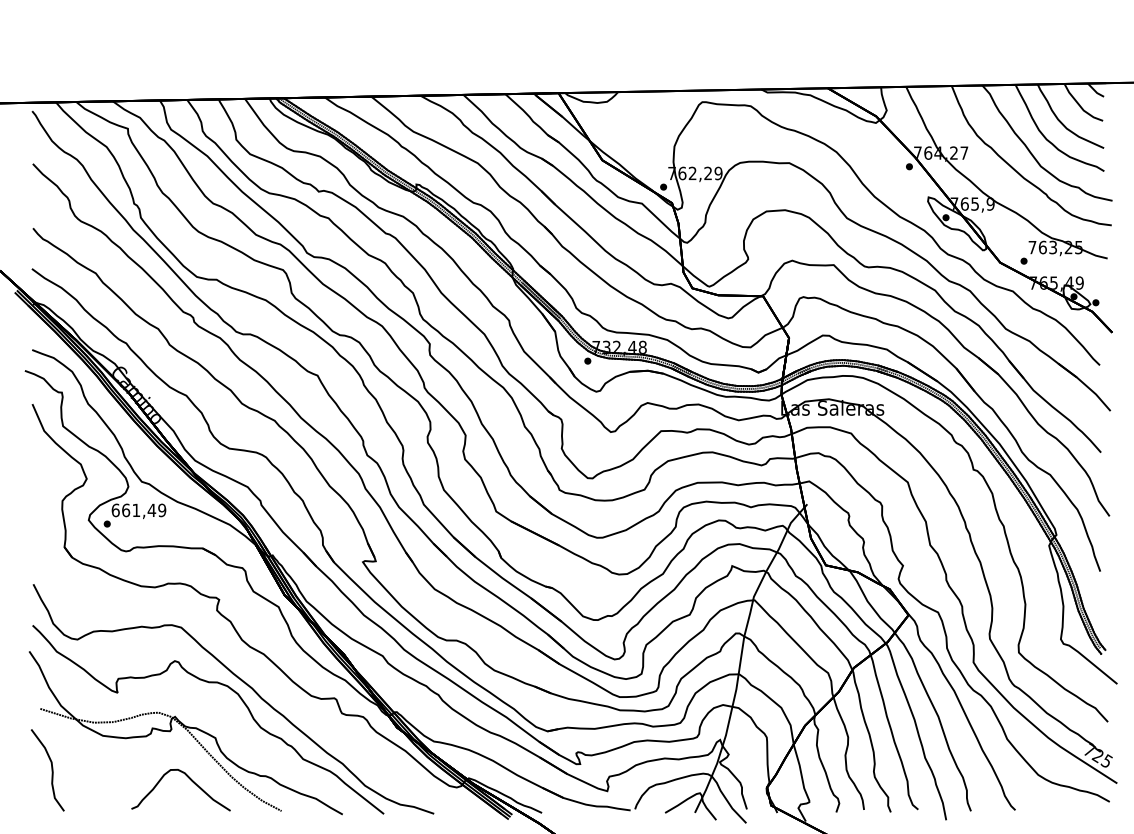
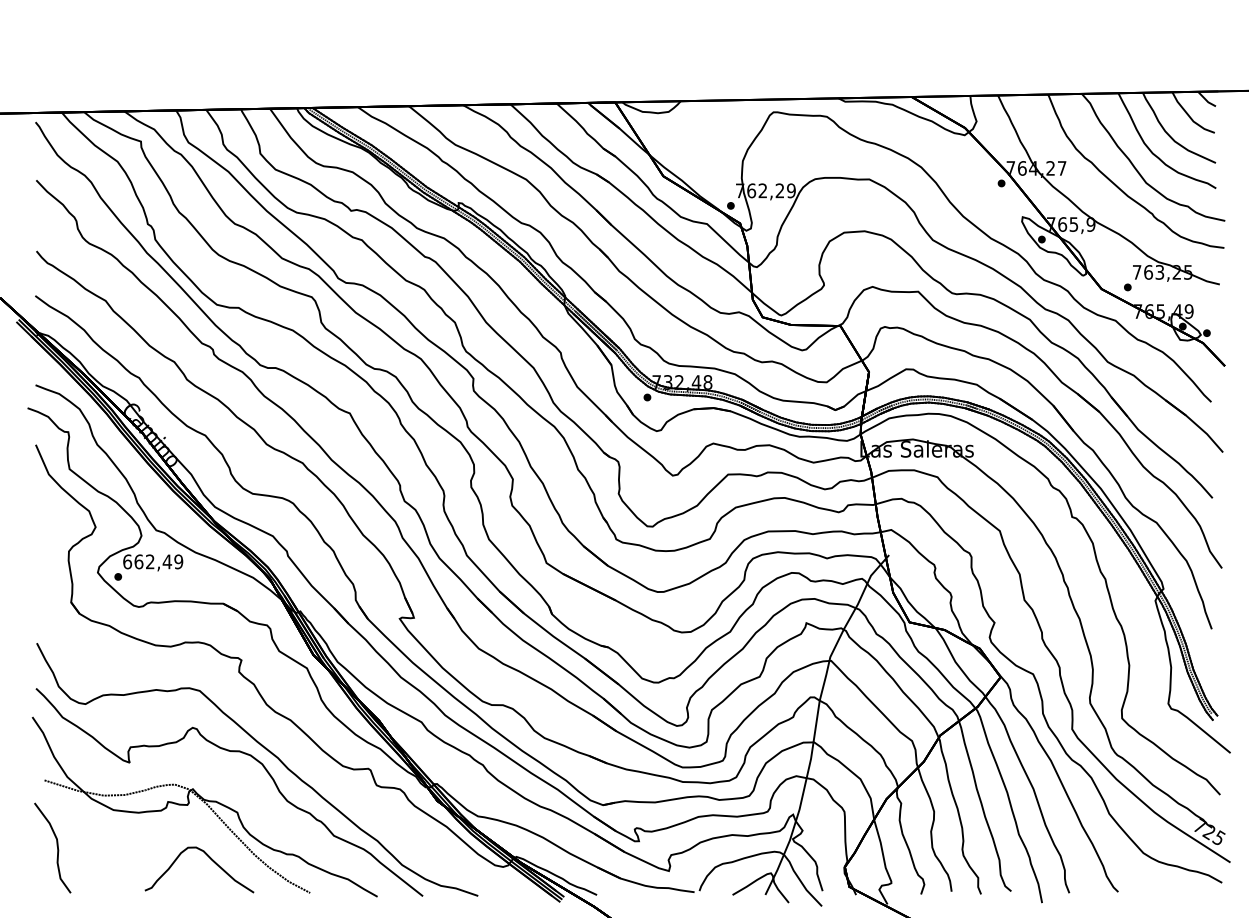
text: (136, 509) -> (150, 560), 661,49 -> 662,49

